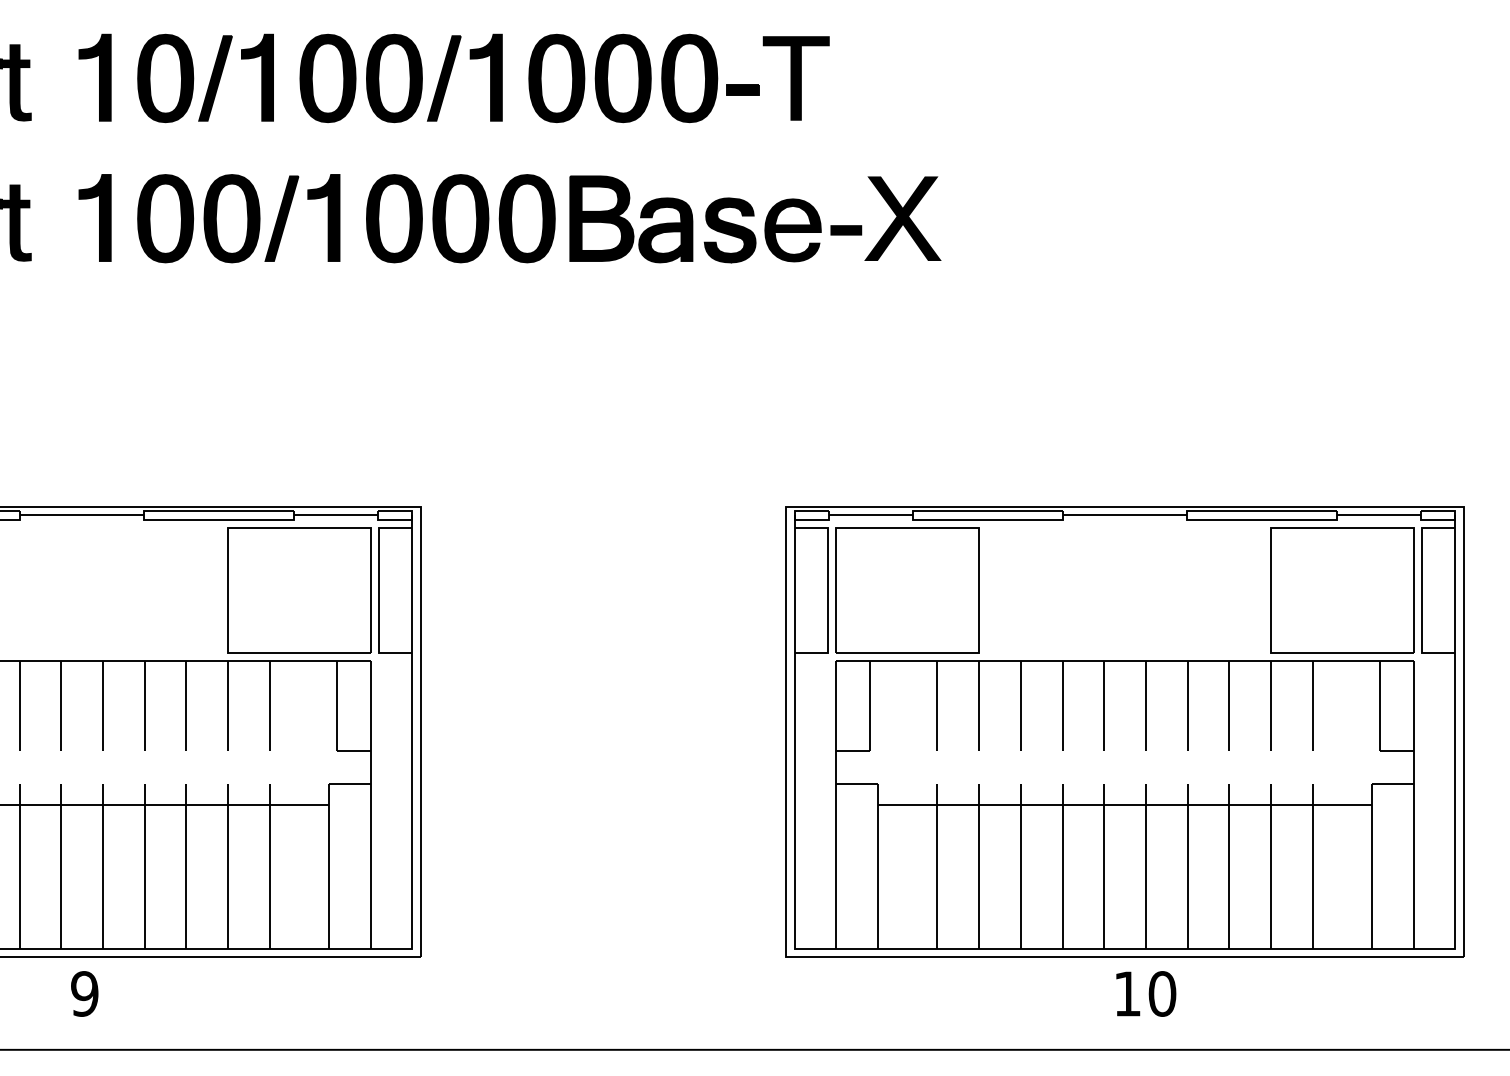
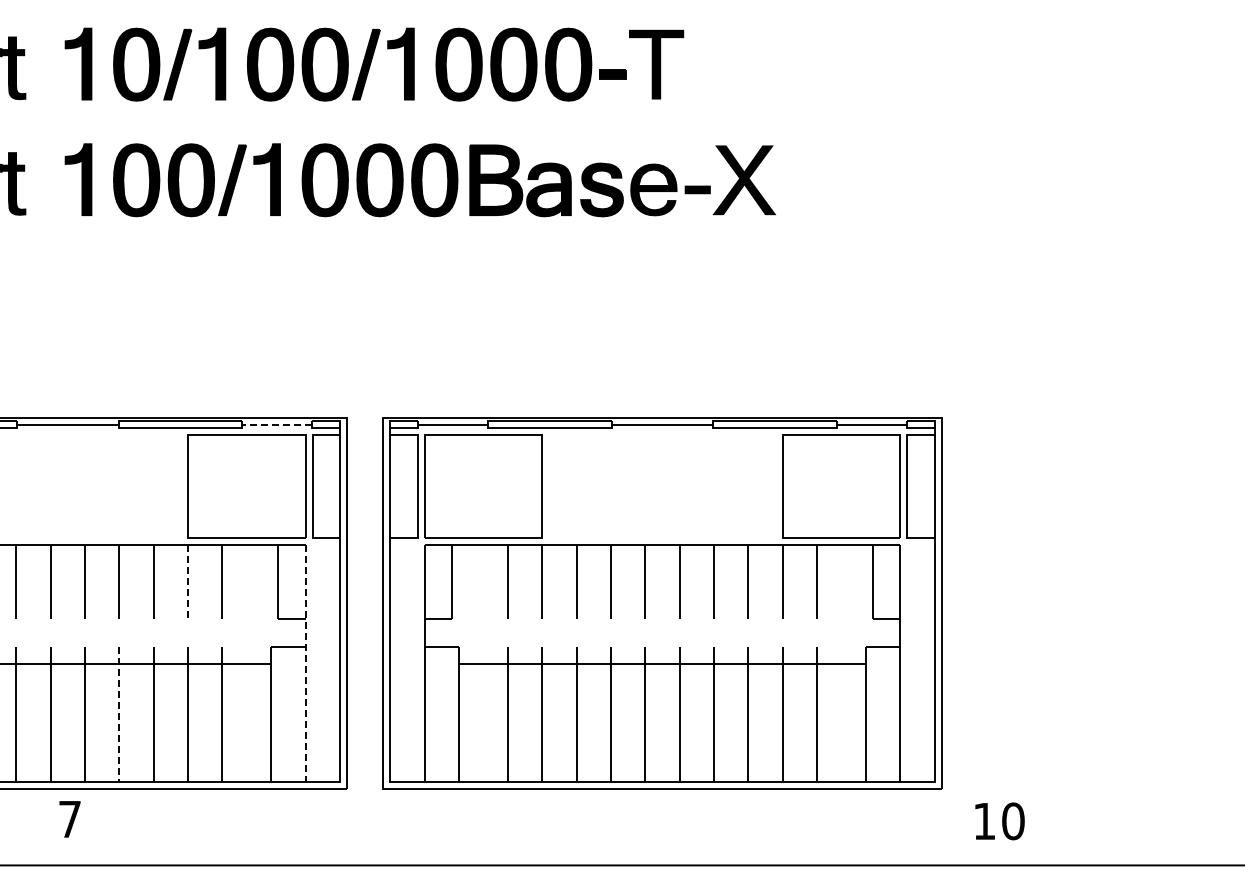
line: (336, 514) -> (277, 424), solid -> dashed
line: (228, 706) -> (188, 582), solid -> dashed
part: (1124, 732) -> (662, 603), moved
line: (370, 804) -> (305, 663), solid -> dashed
line: (144, 866) -> (119, 714), solid -> dashed
text: (84, 994) -> (69, 819), 9 -> 7
text: (1145, 994) -> (999, 821), moved

